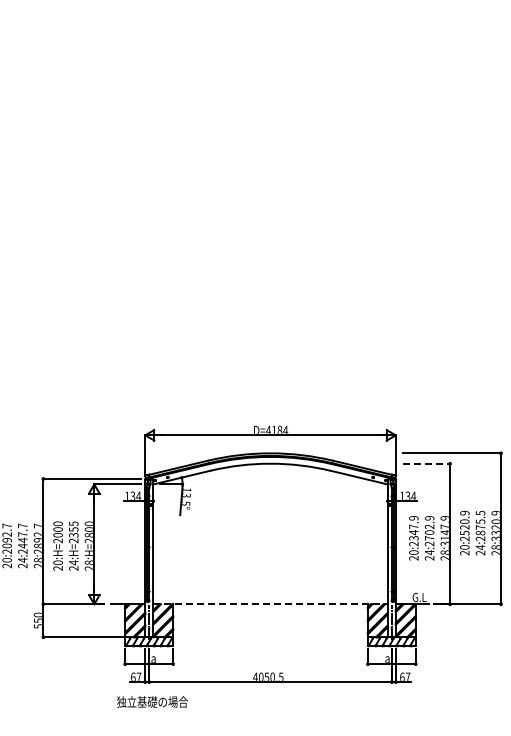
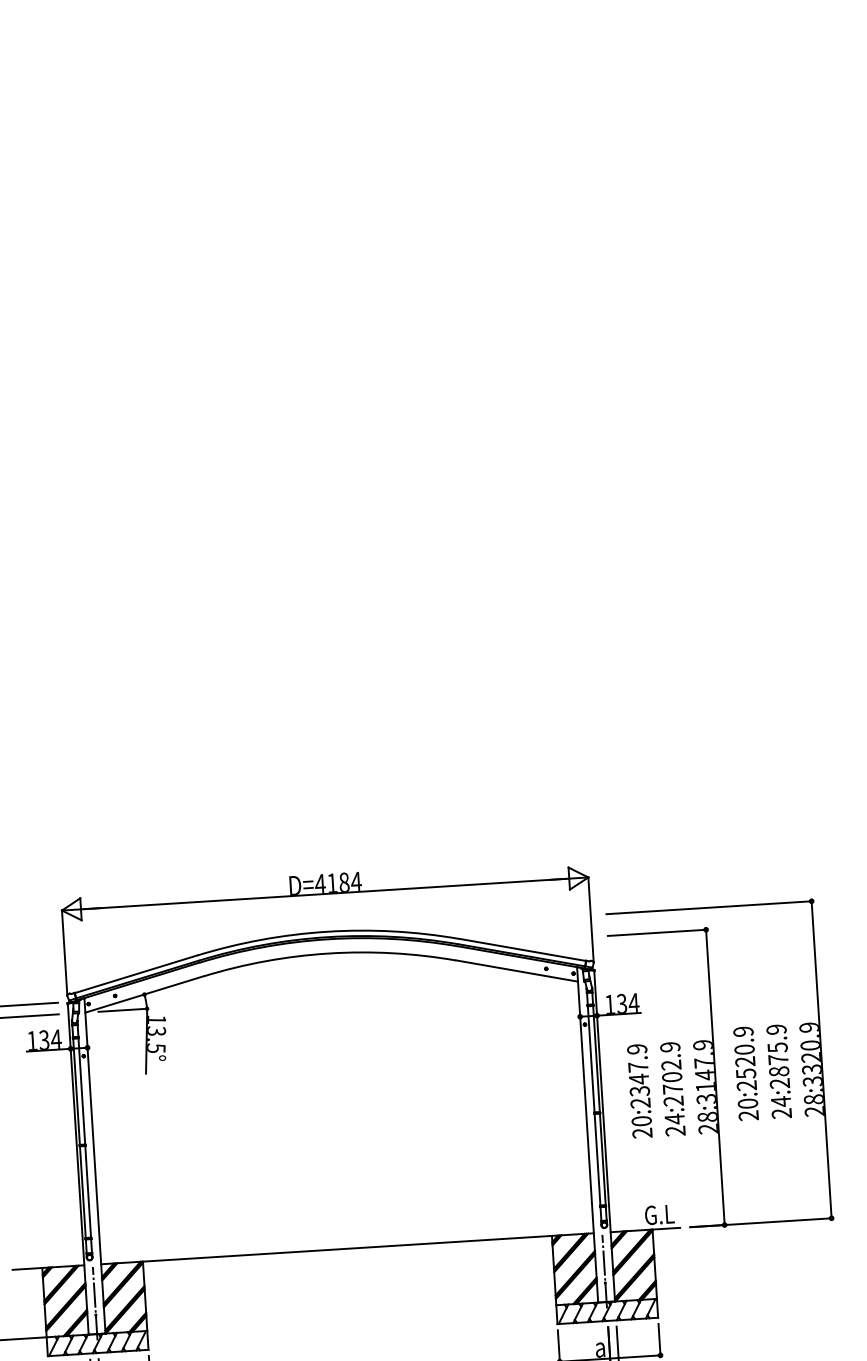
line: (427, 463) -> (658, 932), dashed -> solid
text: (480, 512) -> (776, 1028), 24:2875.5 -> 24:2875.9
line: (271, 604) -> (349, 1249), dashed -> solid

